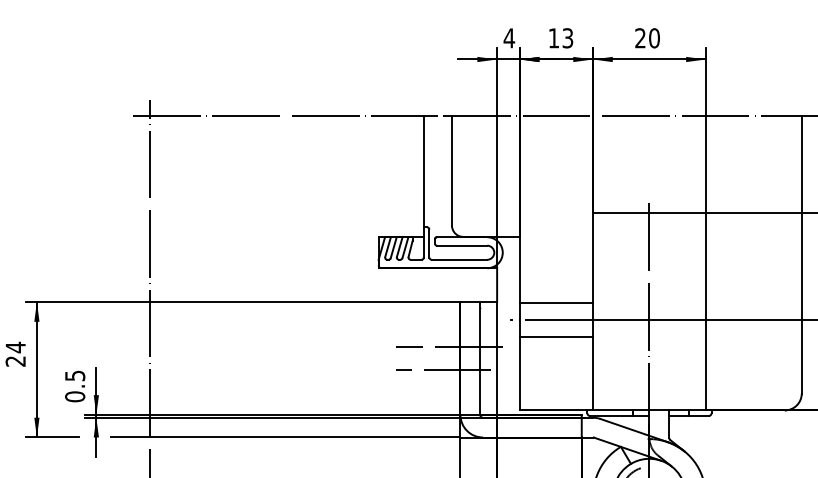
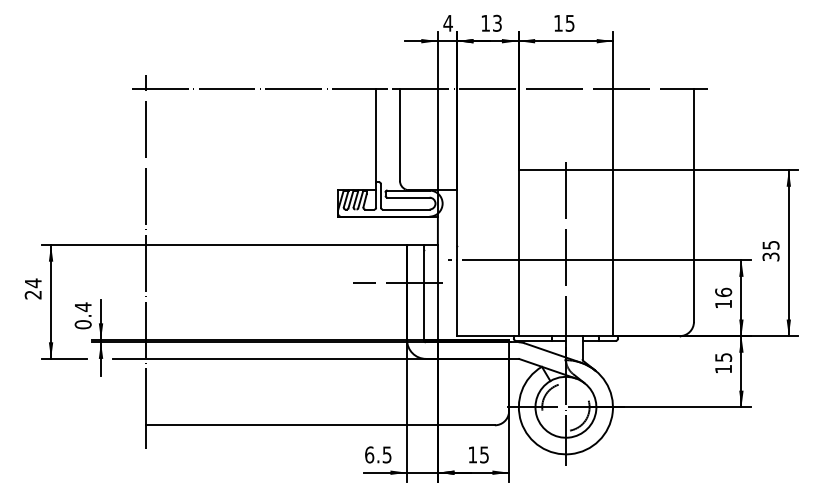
text: (647, 37) -> (564, 22), 20 -> 15
line: (556, 303) -> (487, 246), removed
line: (556, 337) -> (487, 274), removed
line: (443, 370) -> (392, 302), removed
text: (75, 376) -> (83, 307), 0.5 -> 0.4

